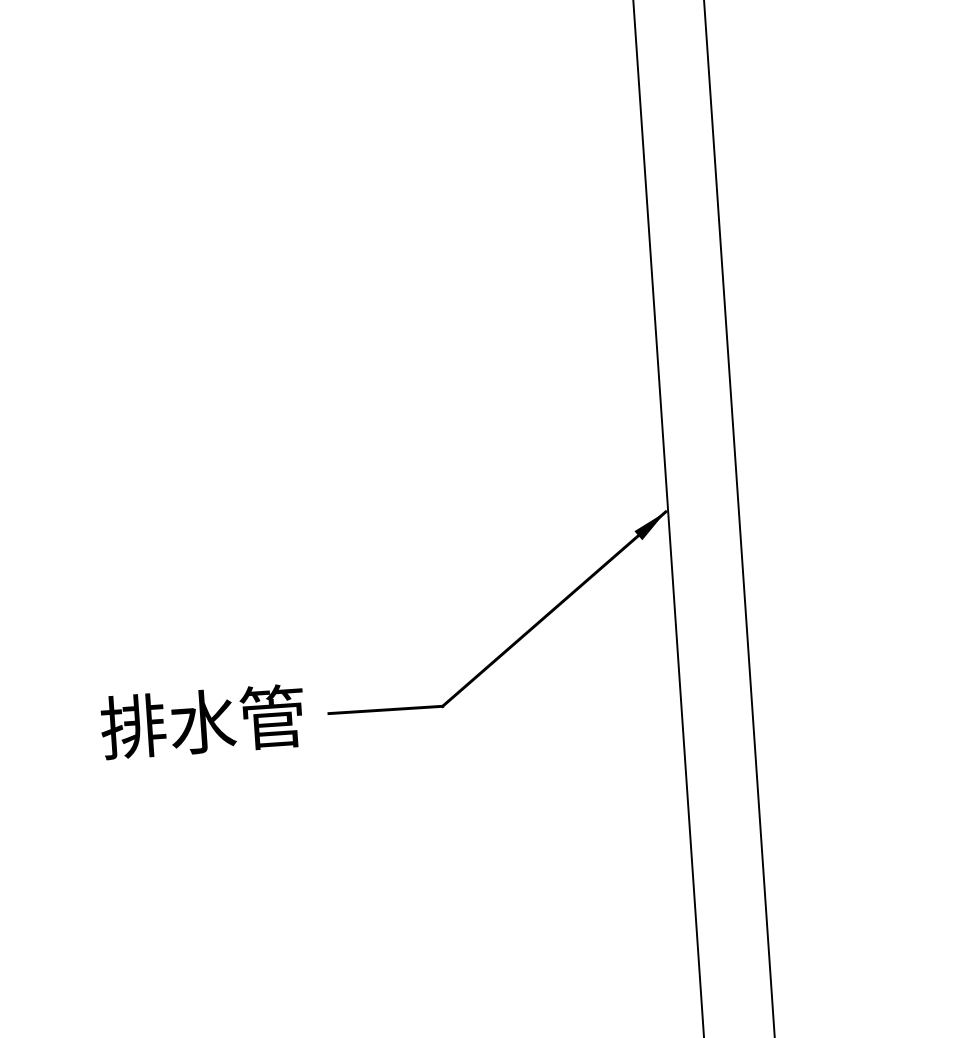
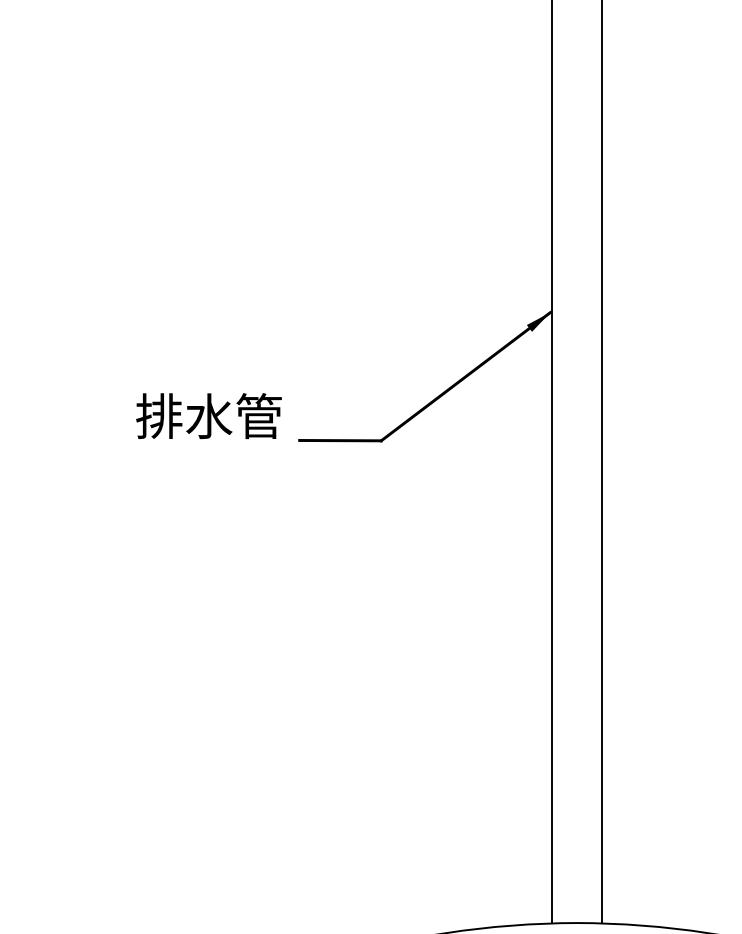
text: (202, 722) -> (208, 416), moved

